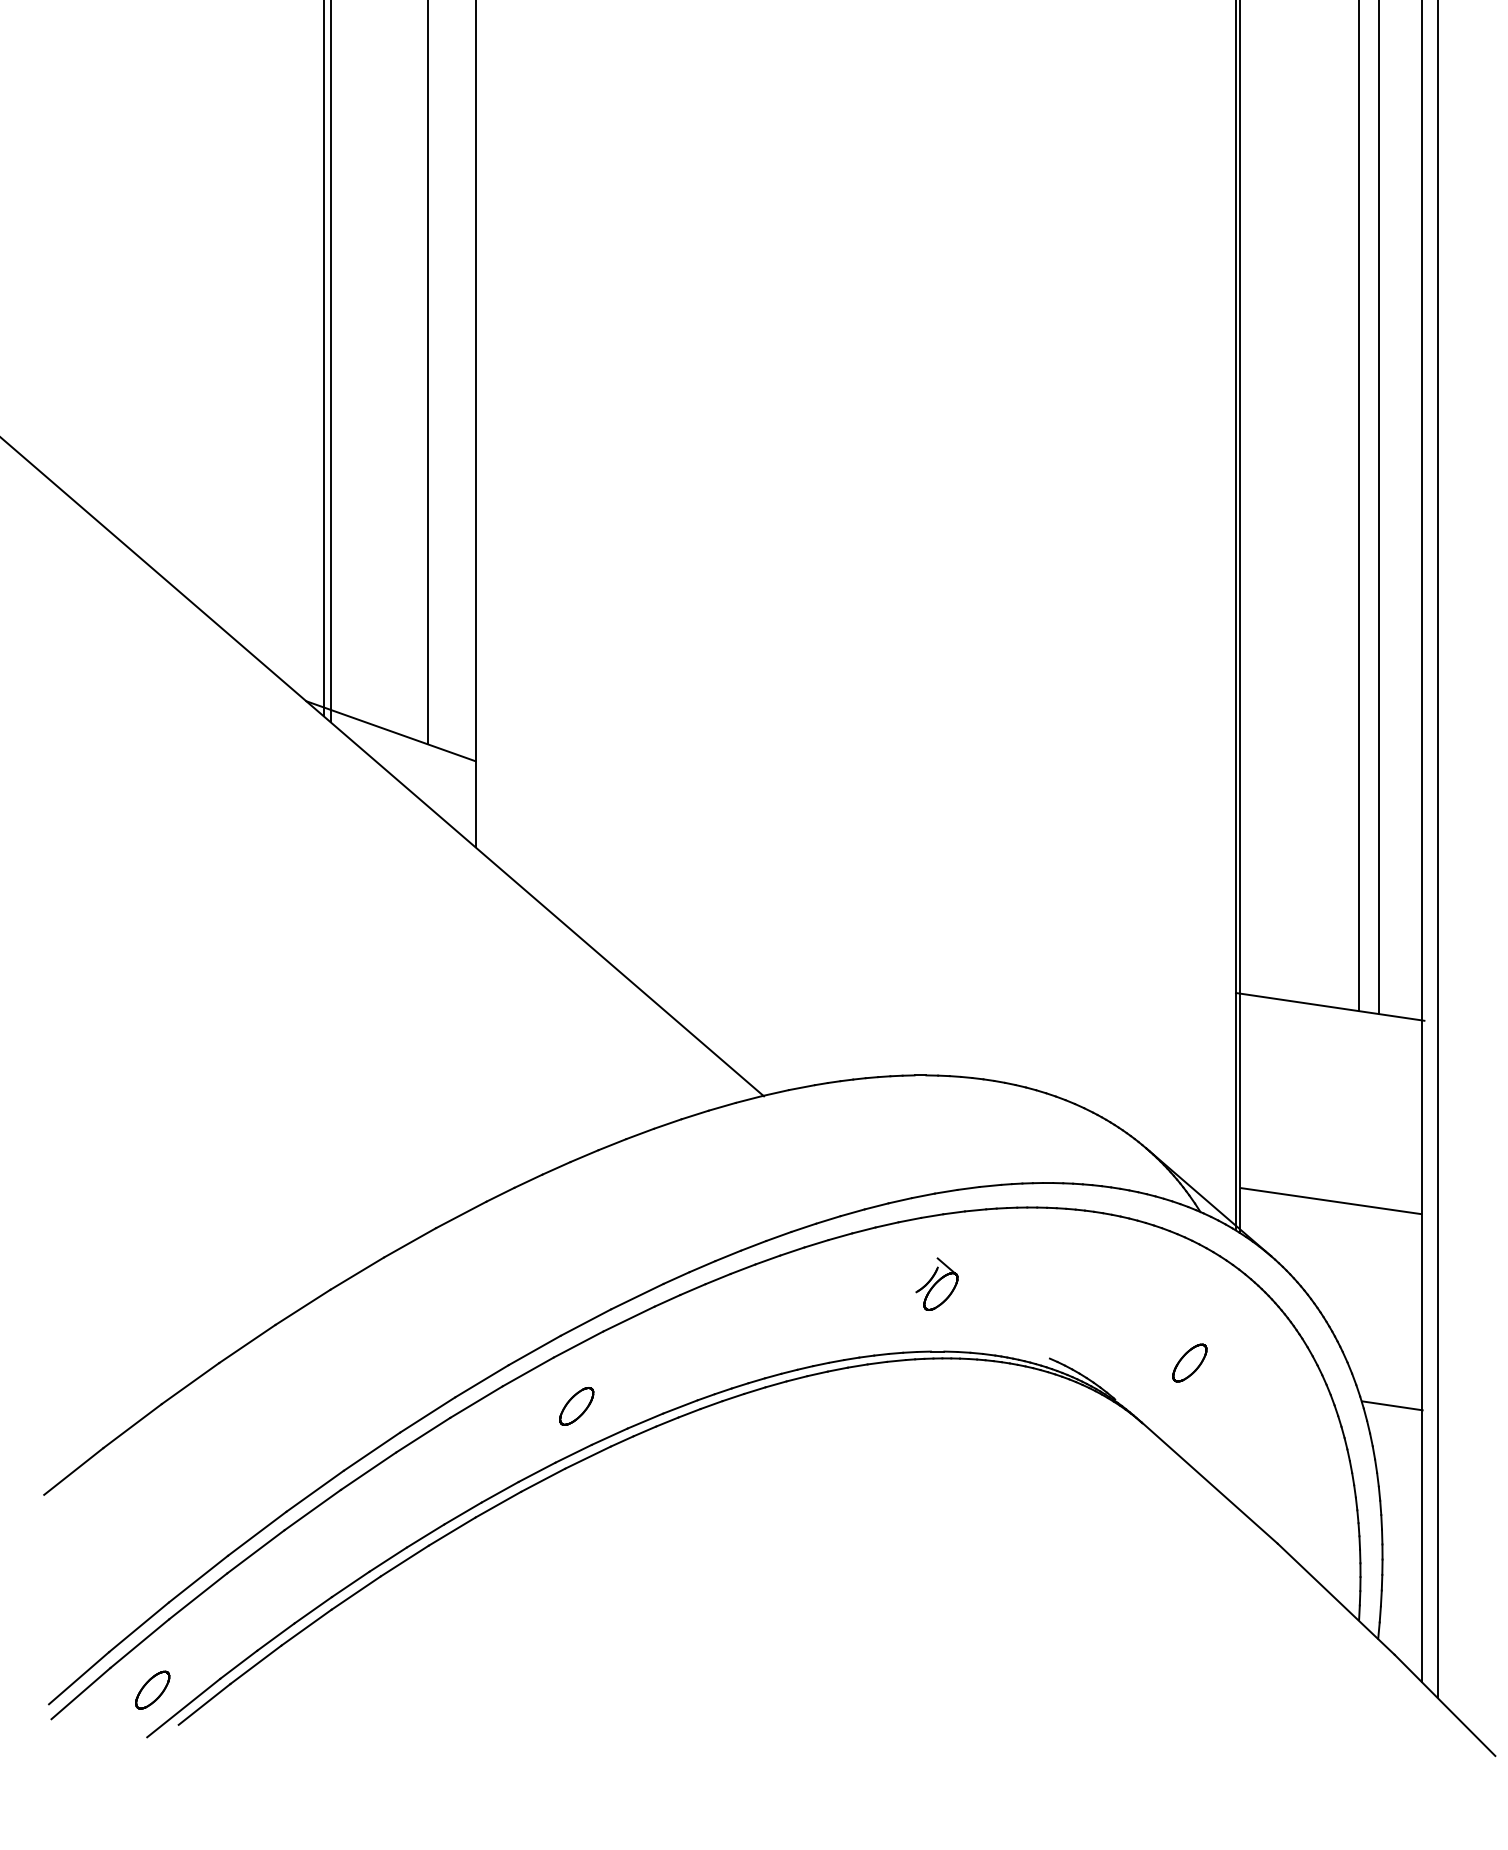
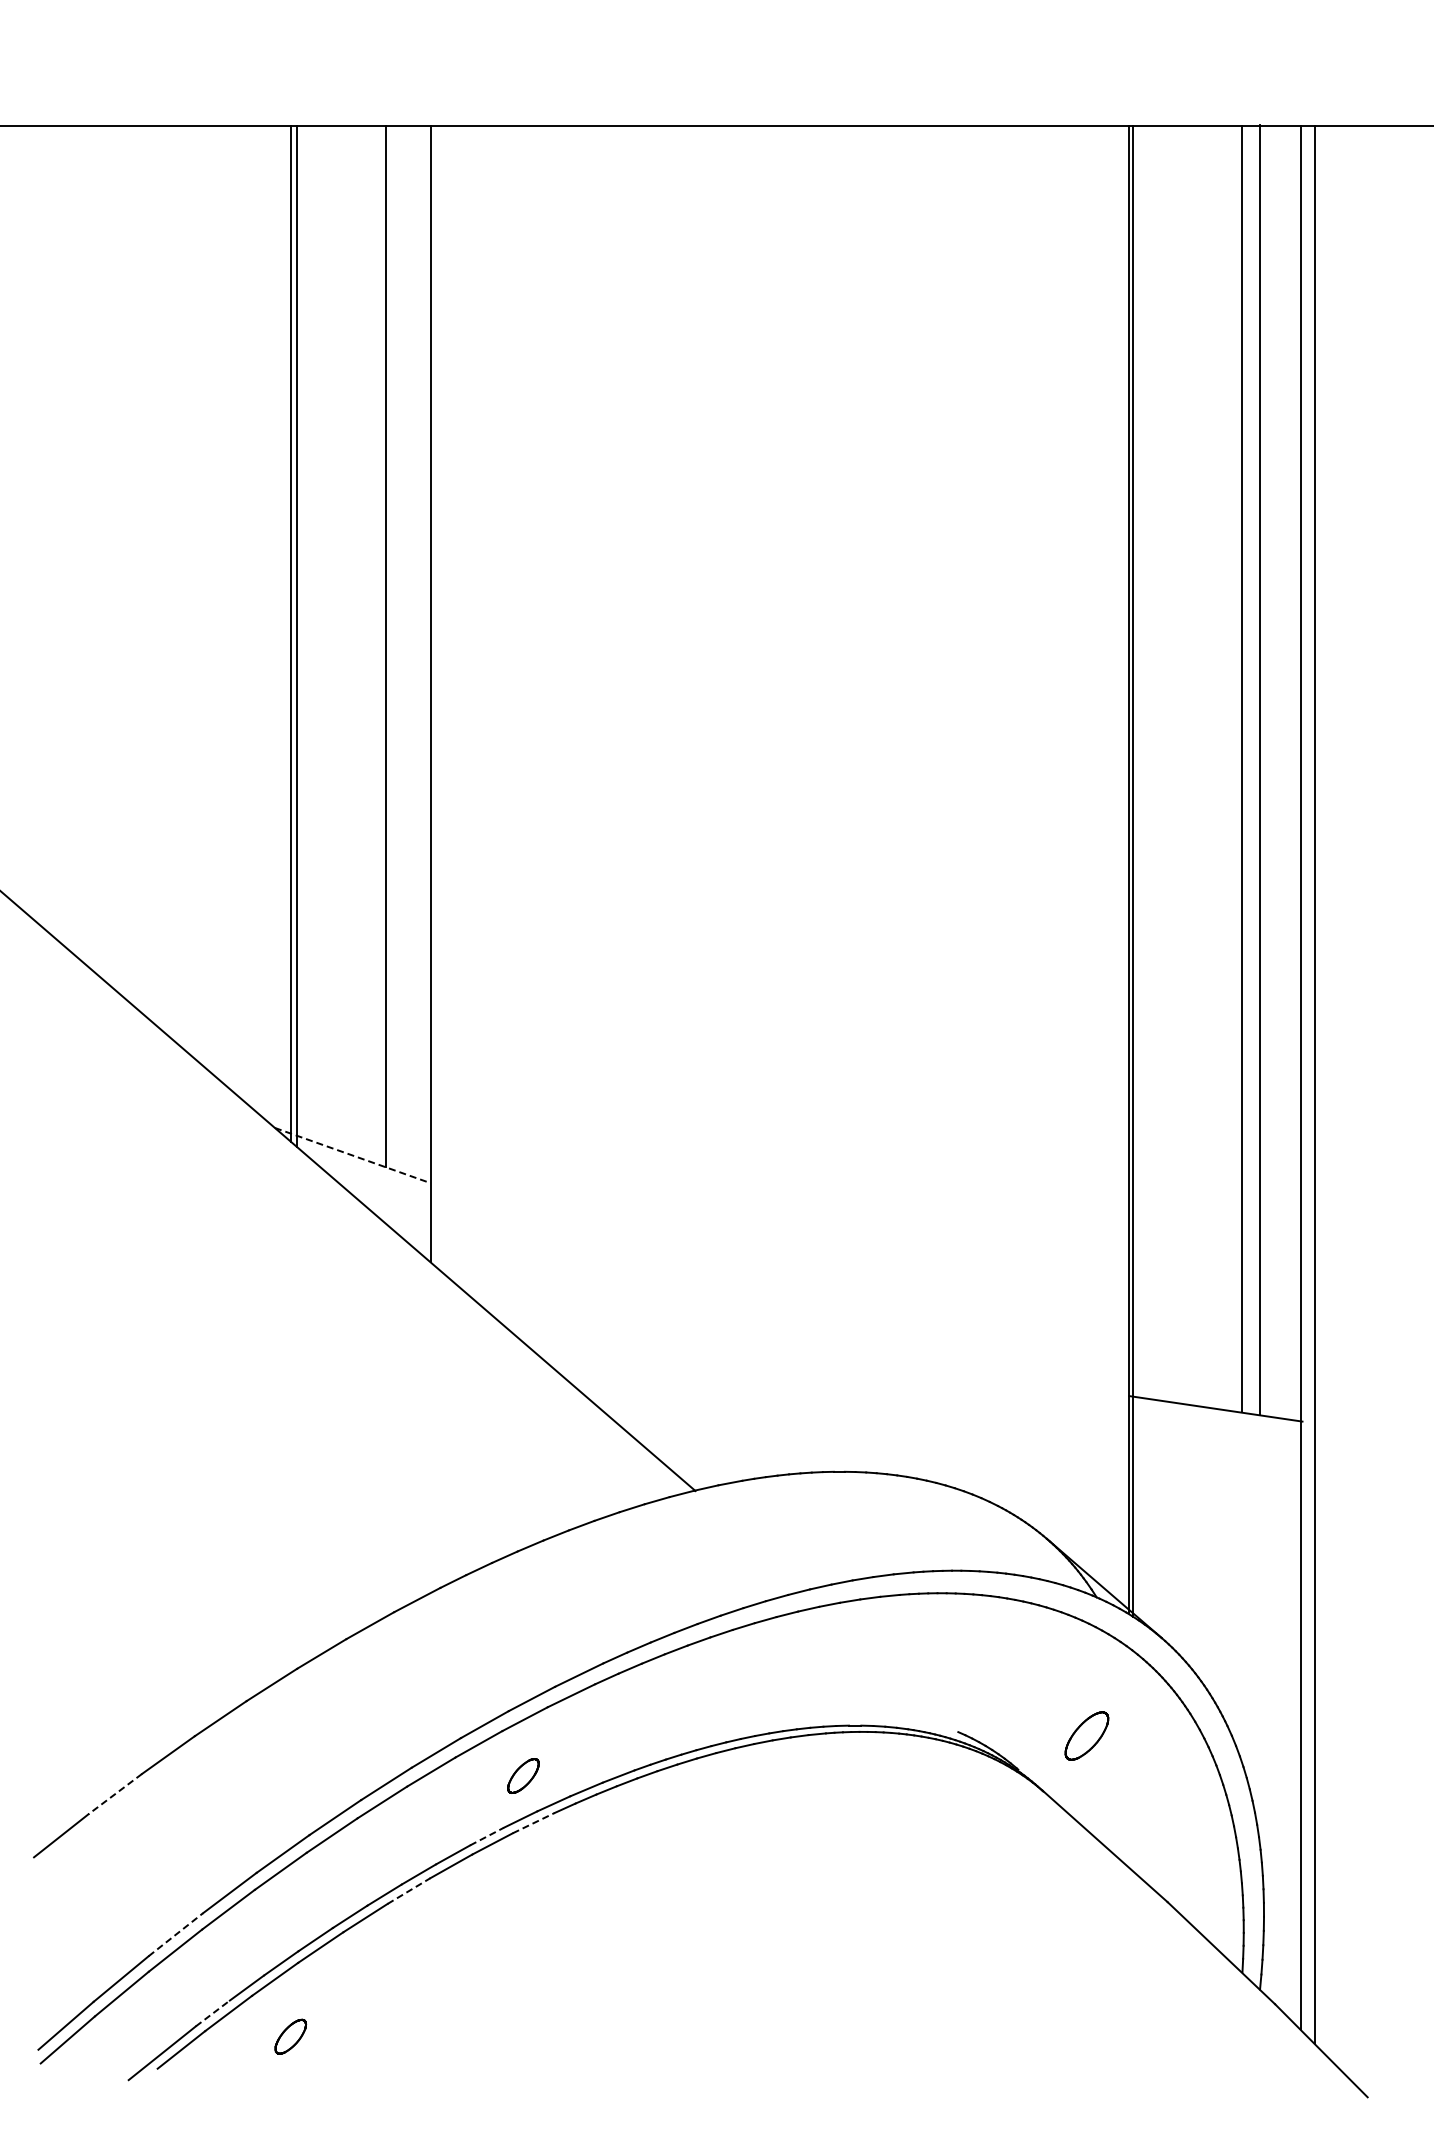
line: (390, 731) -> (352, 1155), solid -> dashed
line: (1330, 1201) -> (1216, 1587), removed
part: (936, 1283) -> (854, 1663), removed
part: (1189, 1363) -> (1086, 1736), size x1.4
line: (1391, 1405) -> (1272, 1775), removed
line: (132, 1426) -> (115, 1794), solid -> dashed
line: (588, 1456) -> (534, 1822), solid -> dashed
line: (537, 1472) -> (487, 1836), solid -> dashed
line: (452, 1530) -> (409, 1890), solid -> dashed
line: (198, 1578) -> (175, 1934), solid -> dashed
line: (239, 1664) -> (213, 2013), solid -> dashed
part: (152, 1689) -> (290, 2036), moved

